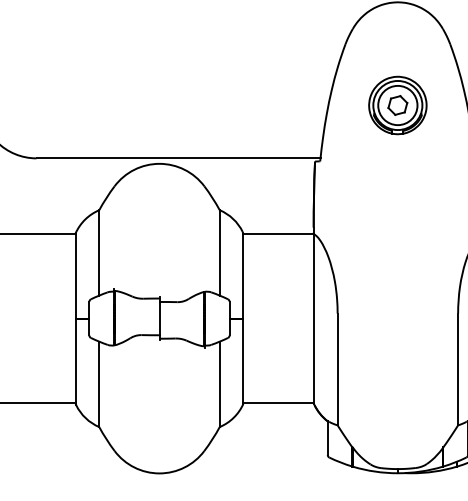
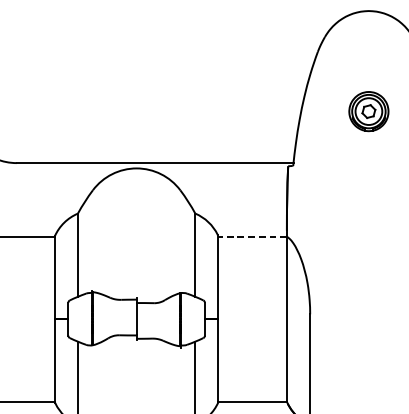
part: (397, 105) -> (368, 111), size x0.7
line: (278, 234) -> (252, 237), solid -> dashed

